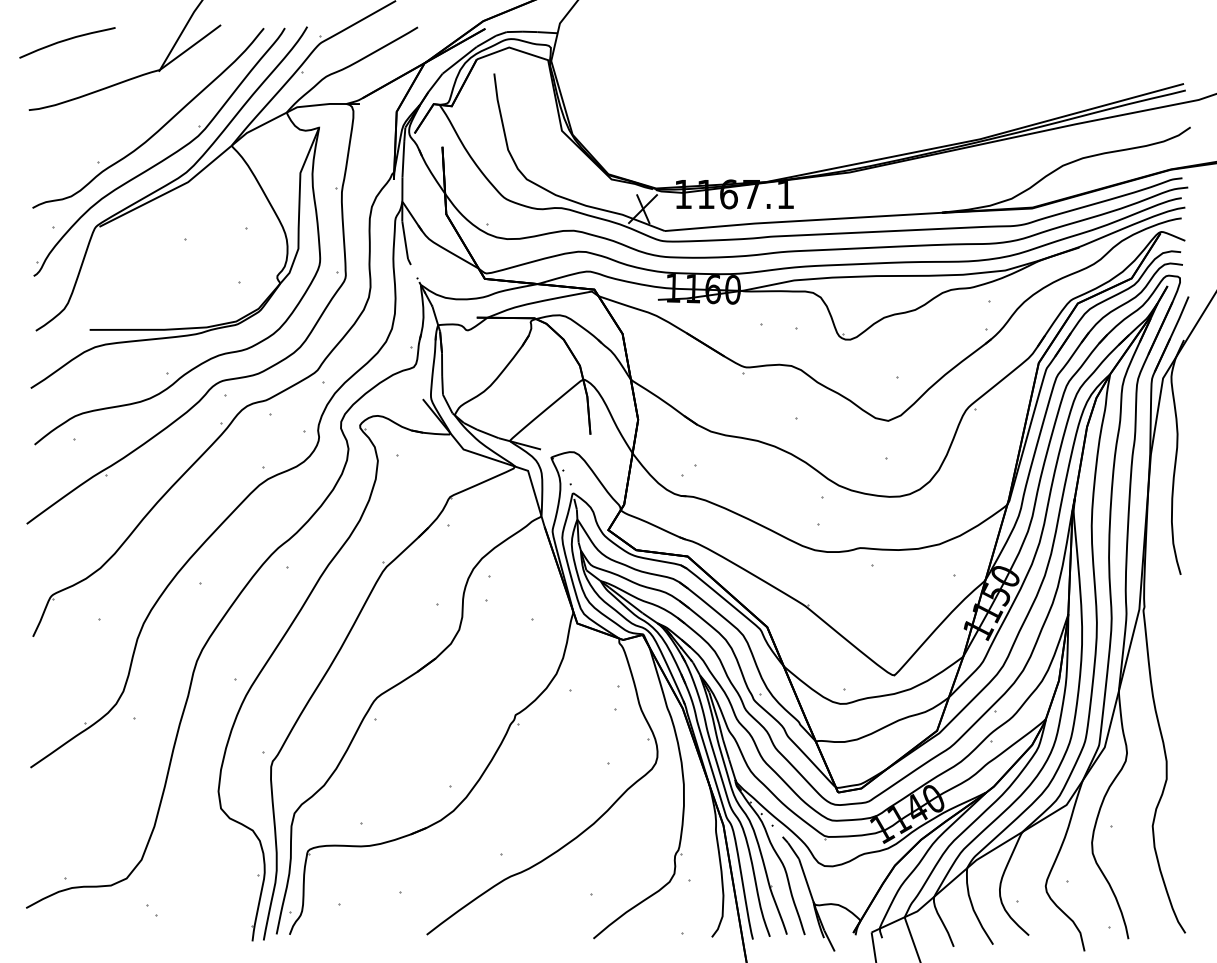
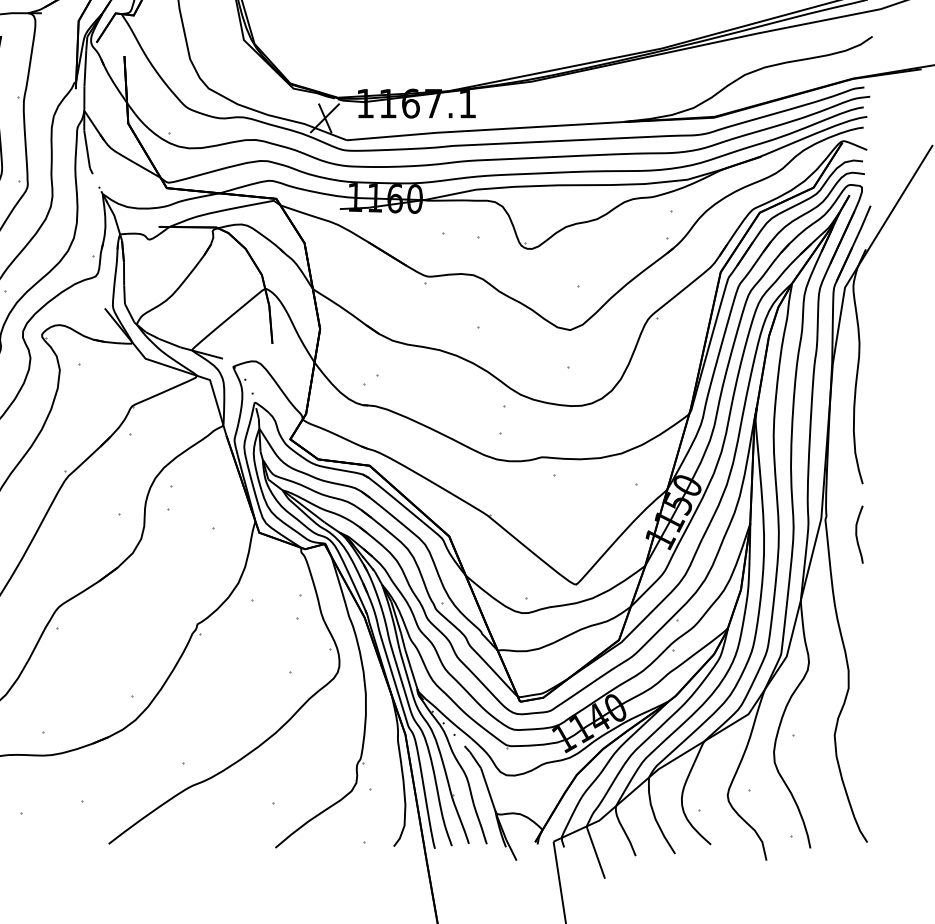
curve: (1175, 625) -> (857, 534), added

